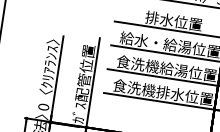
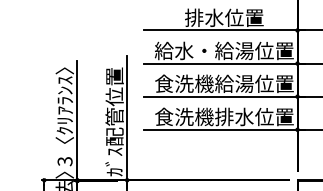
text: (43, 107) -> (64, 161), 0 -> 3

